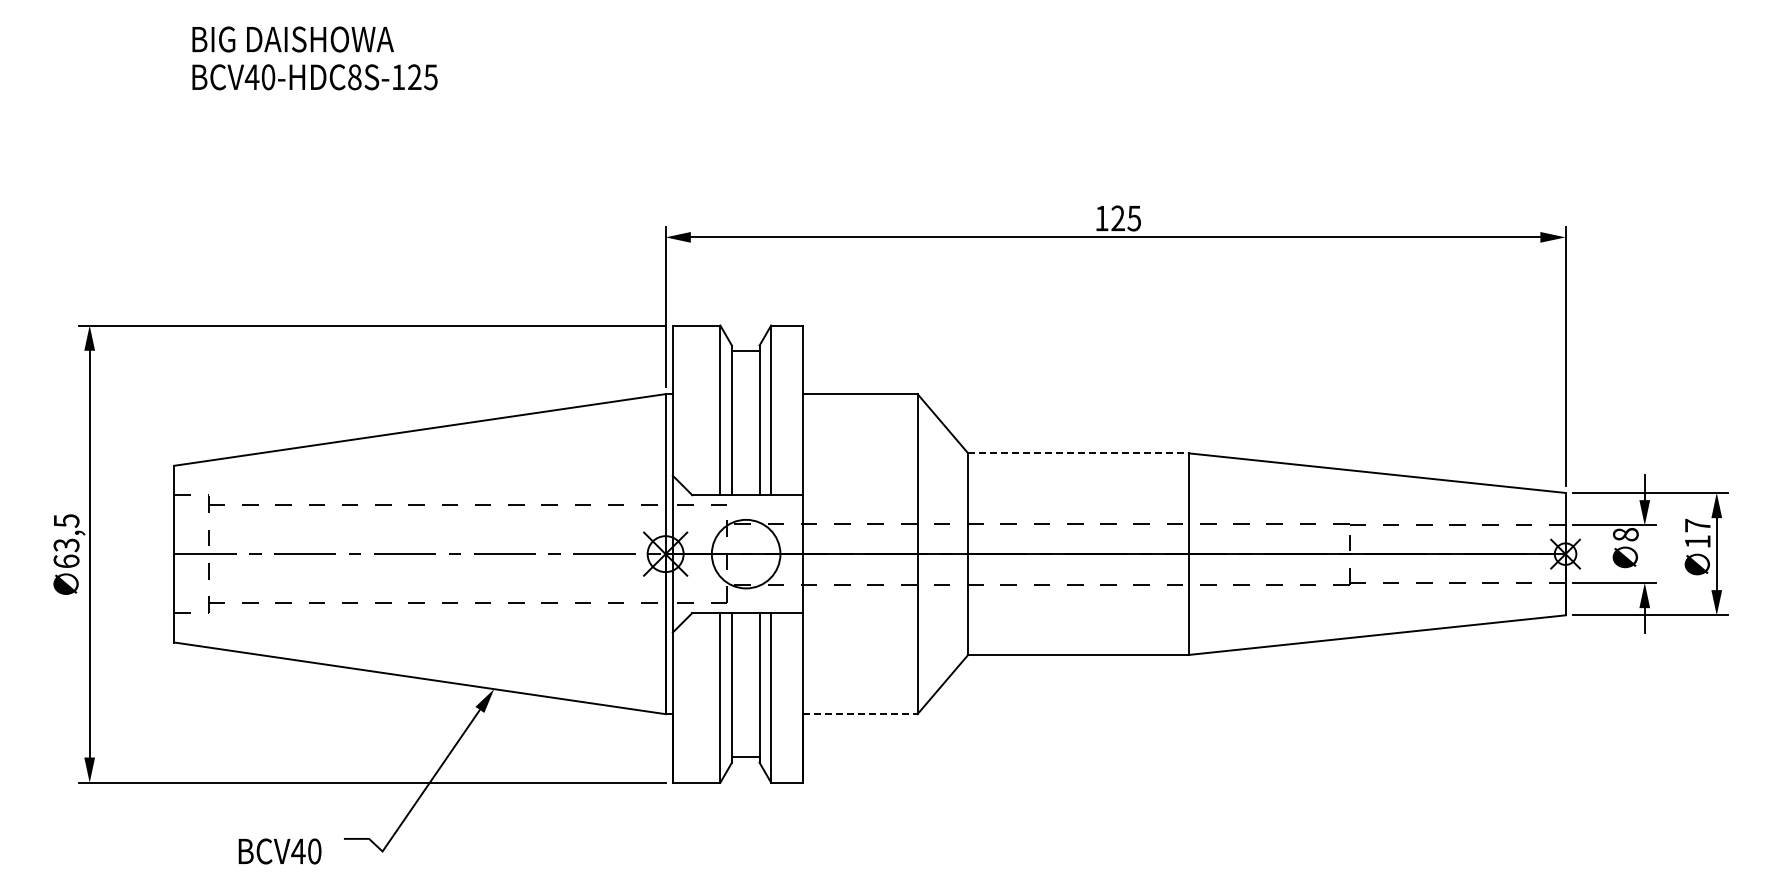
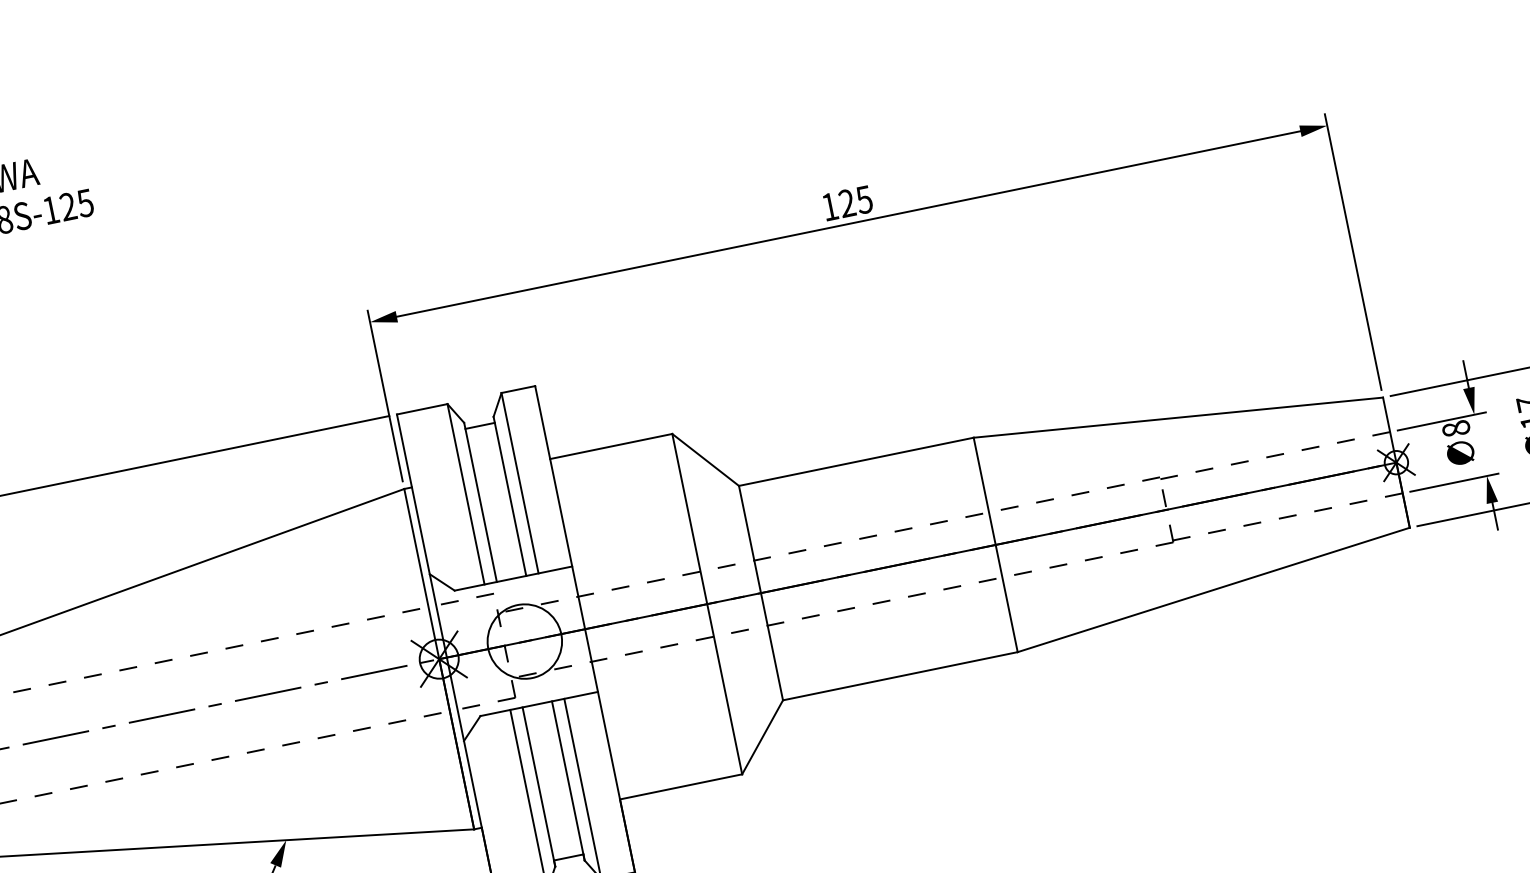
line: (1079, 453) -> (857, 461), dashed -> solid
line: (860, 714) -> (681, 787), dashed -> solid

